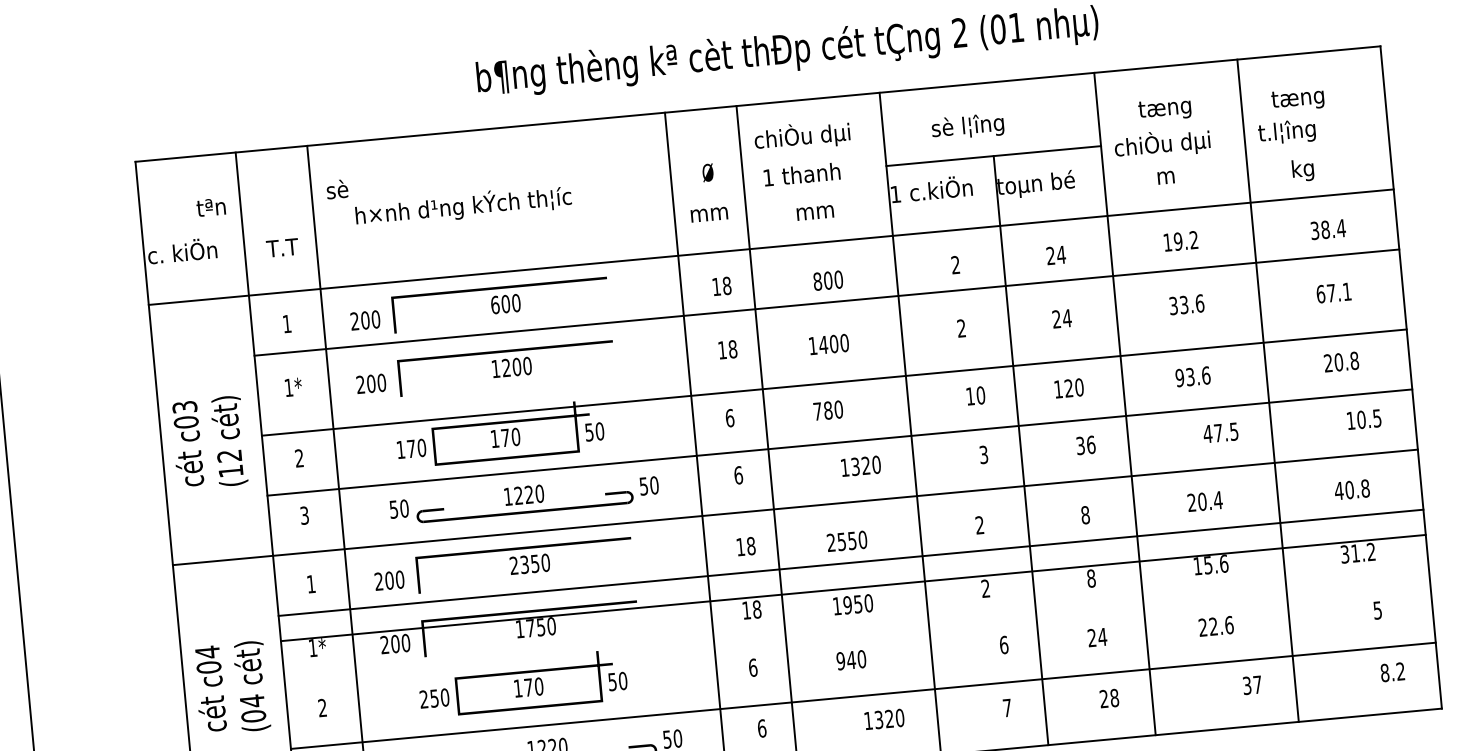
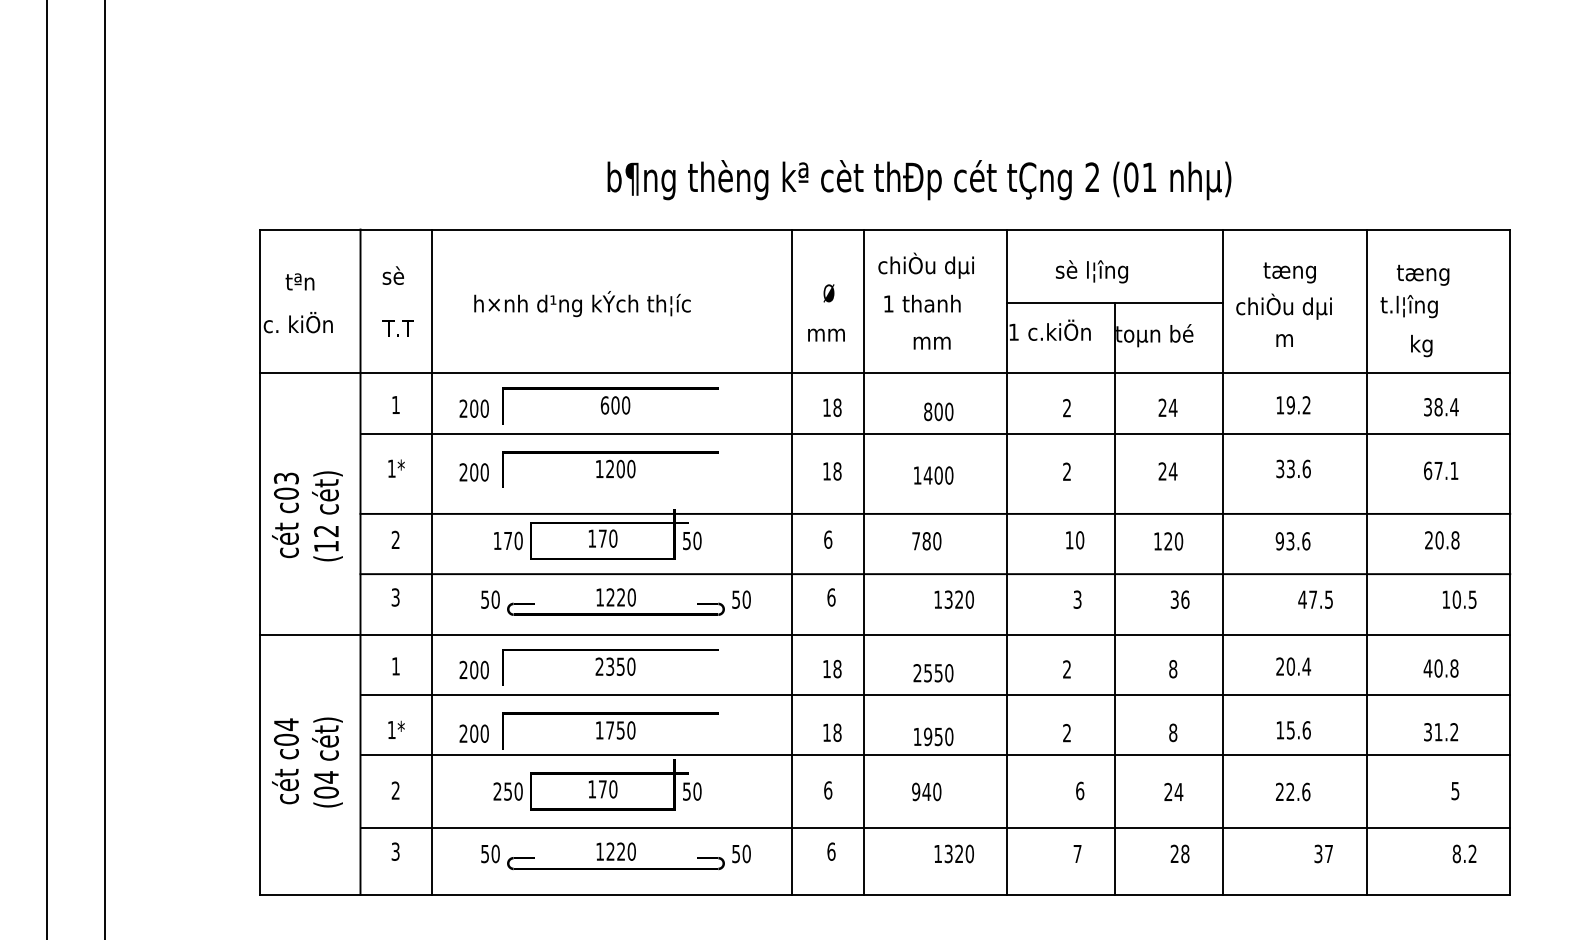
text: (336, 189) -> (392, 275), moved
text: (210, 207) -> (299, 281), moved
line: (853, 588) -> (935, 755), moved

